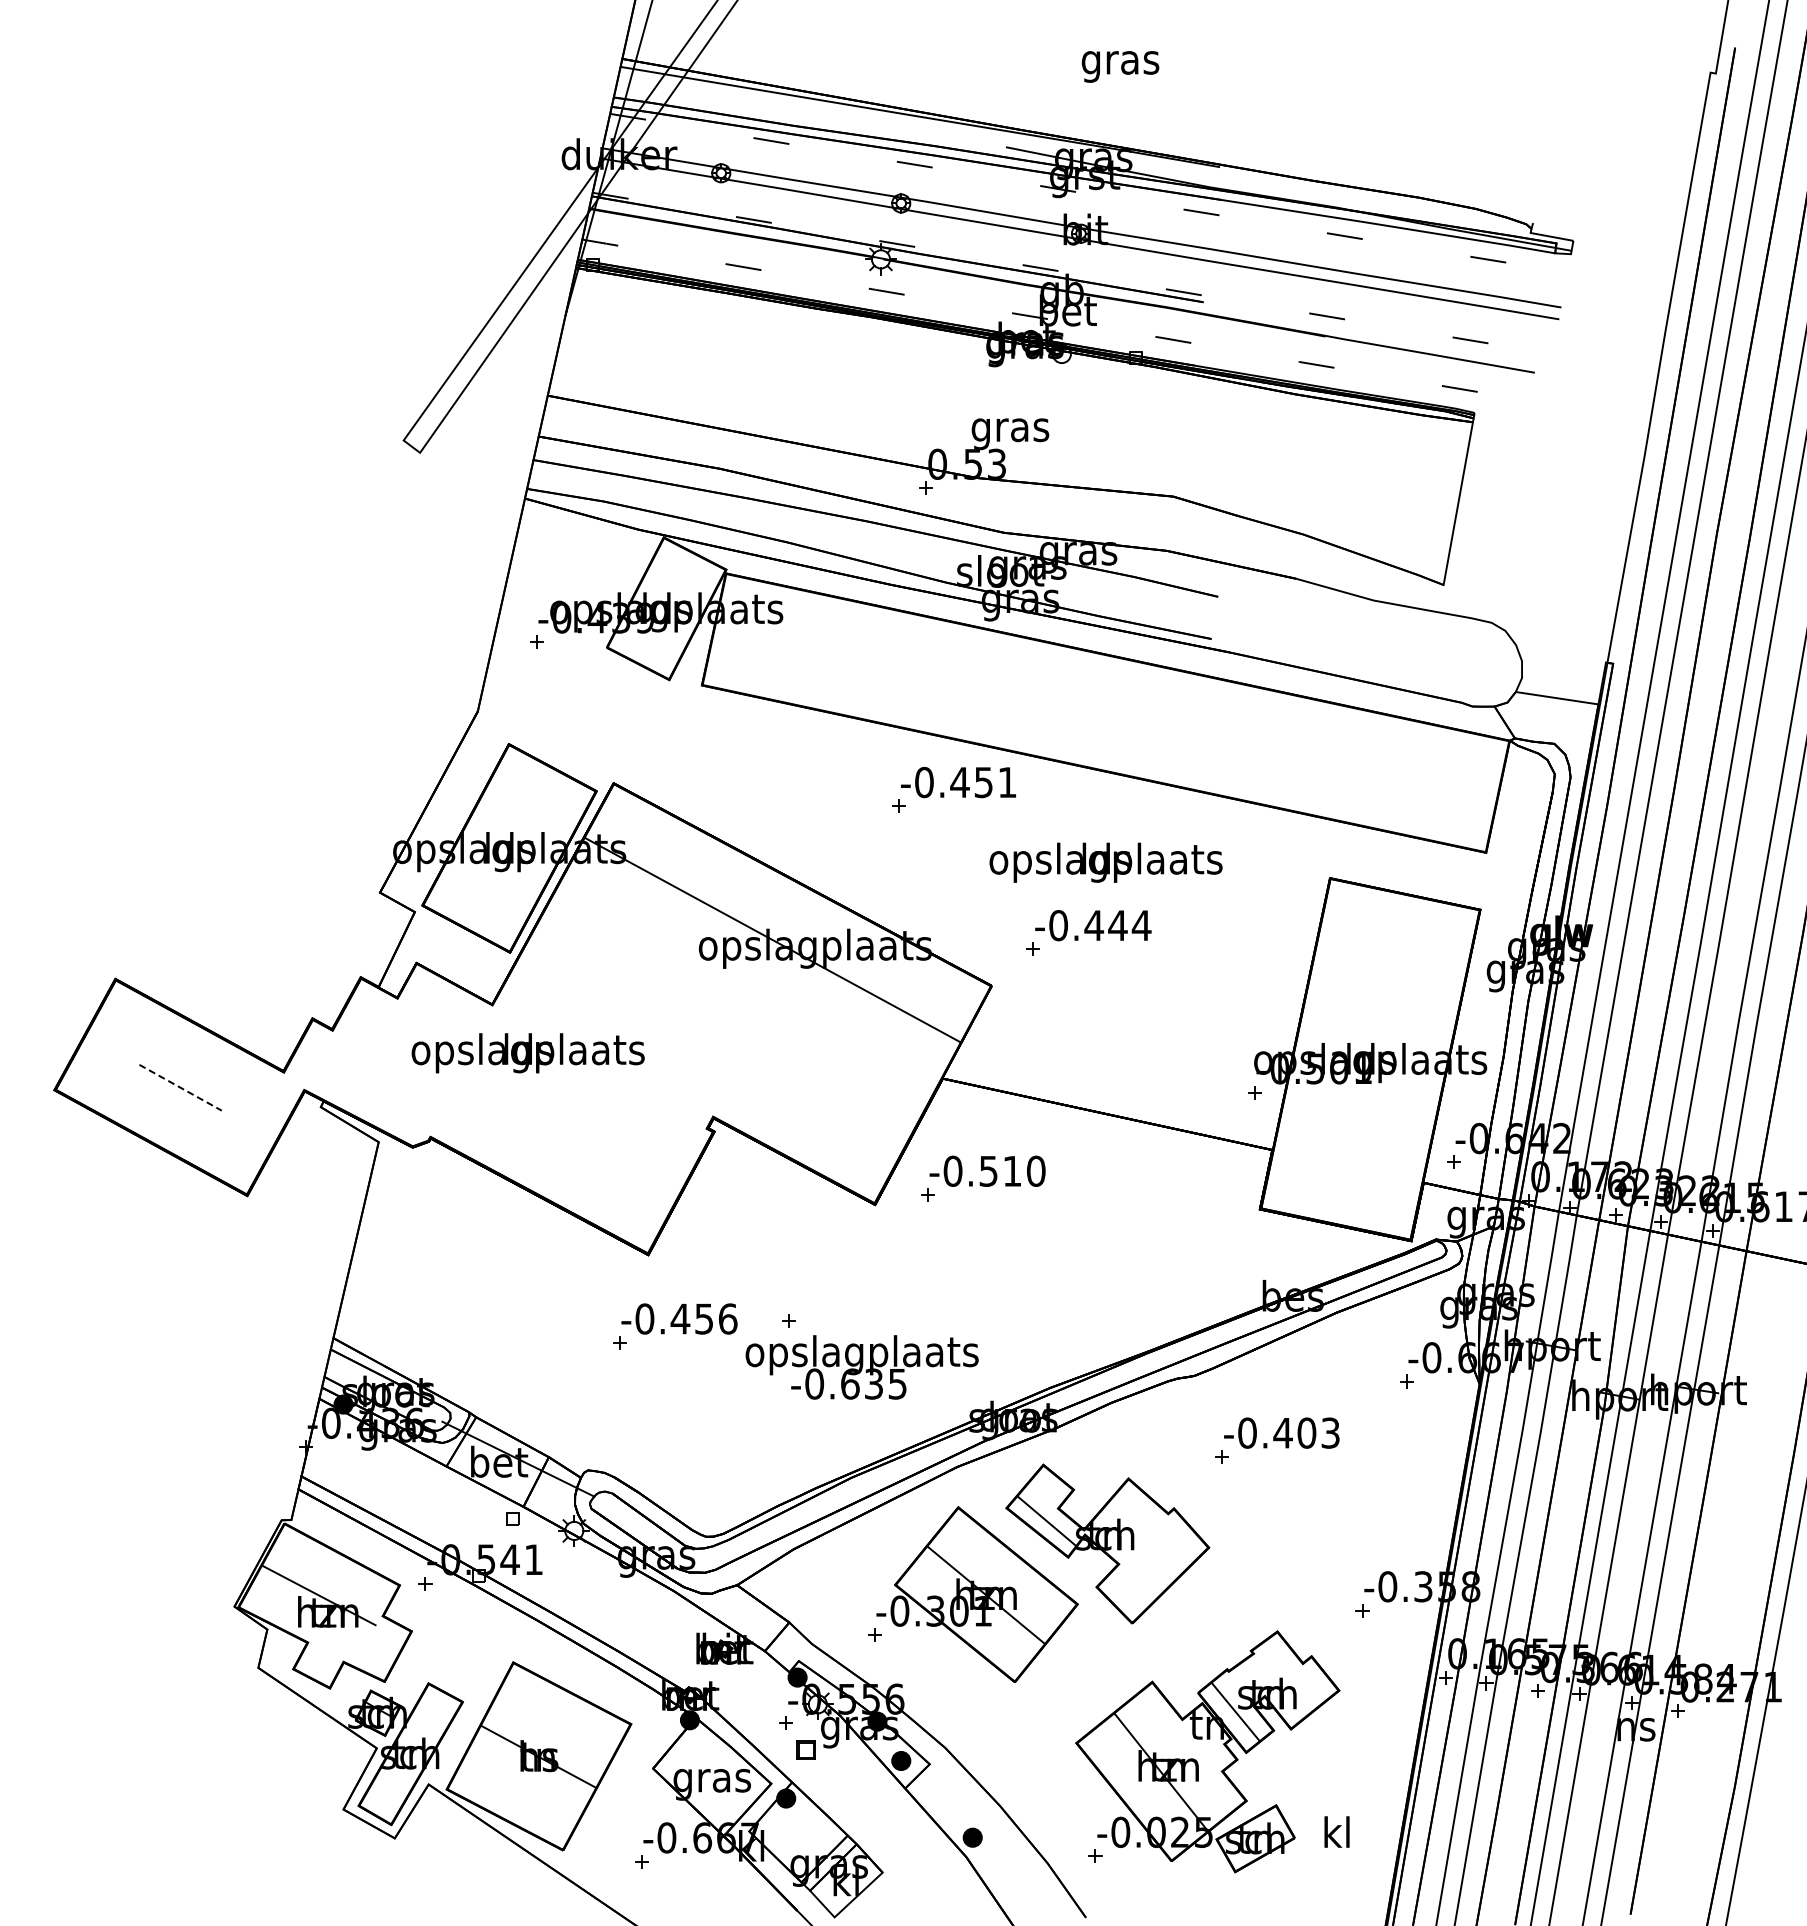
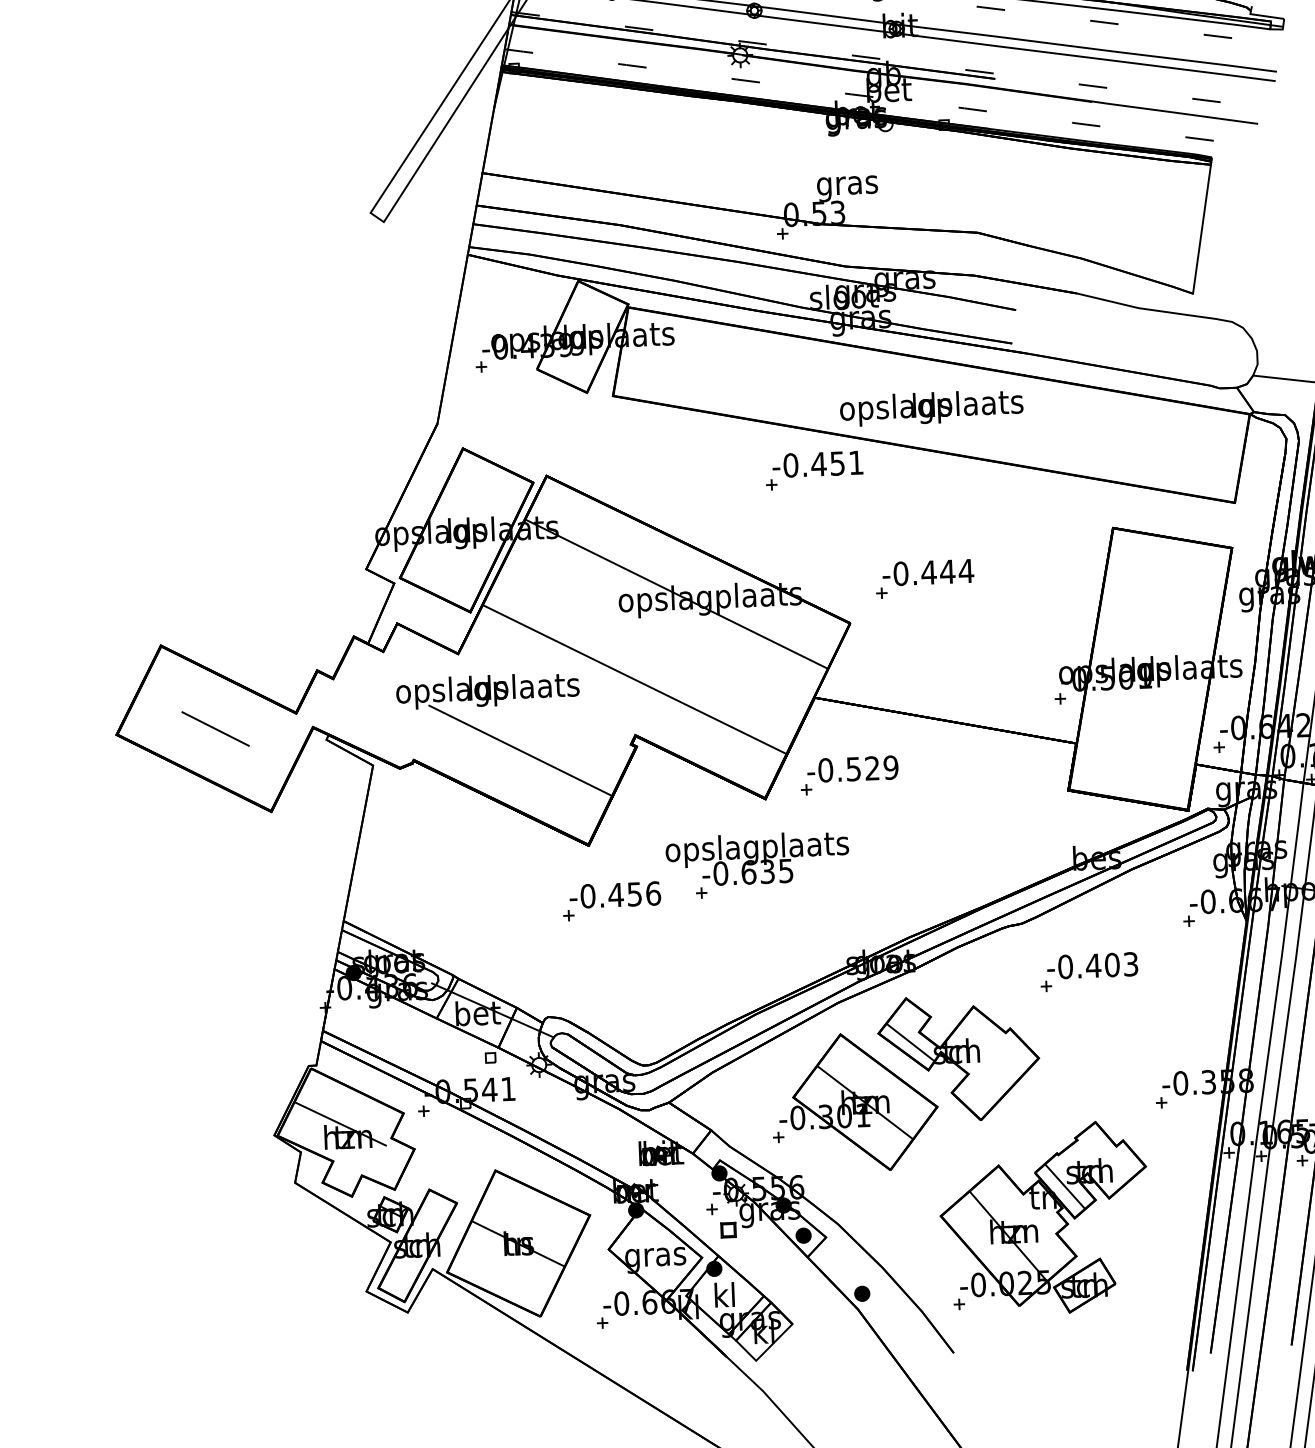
text: (1105, 862) -> (931, 407), moved
line: (714, 1046) -> (634, 679), added
line: (181, 1088) -> (216, 729), dashed -> solid
line: (566, 1130) -> (520, 750), added
text: (1024, 1170) -> (881, 767), -0.510 -> -0.529
text: (861, 1367) -> (757, 859), moved
text: (1336, 1831) -> (724, 1294), moved

